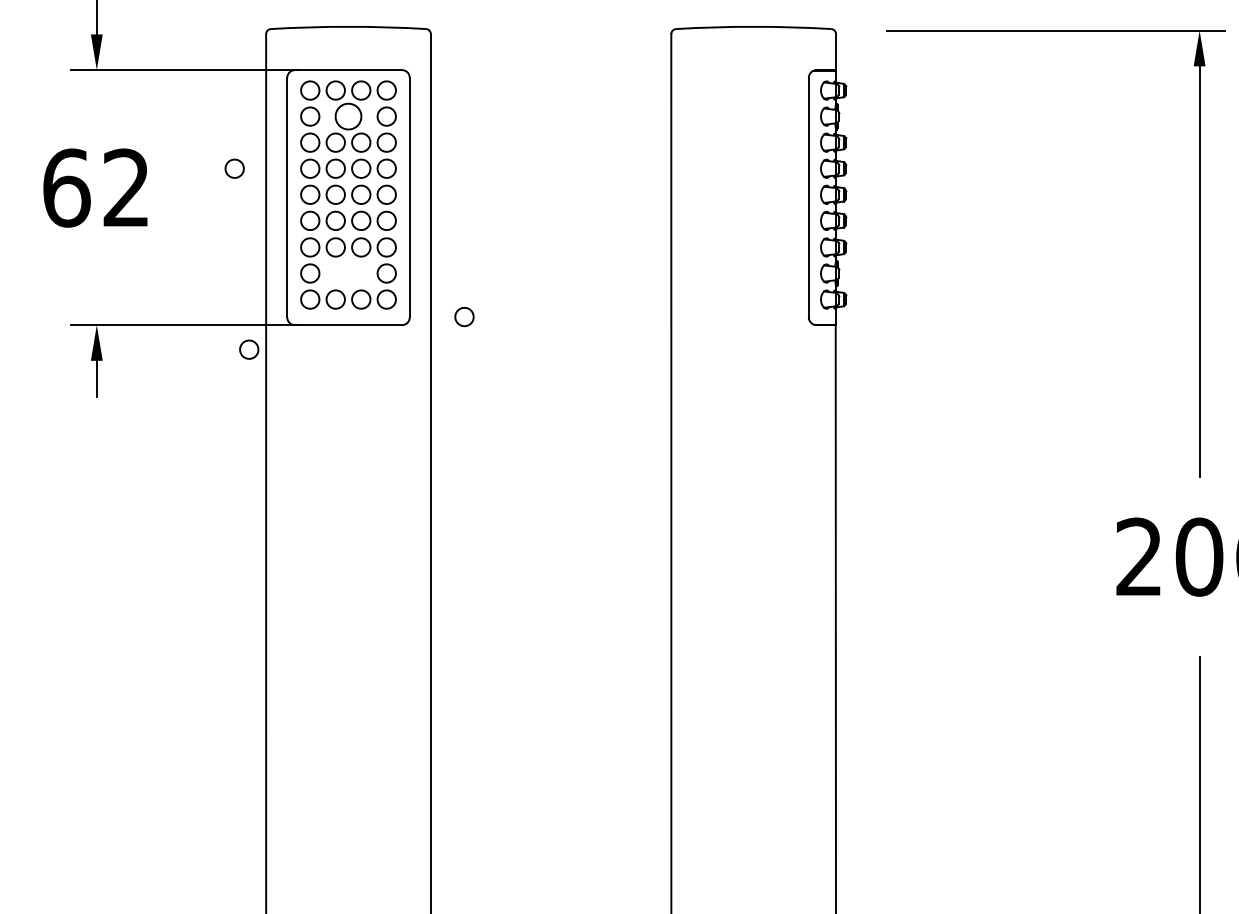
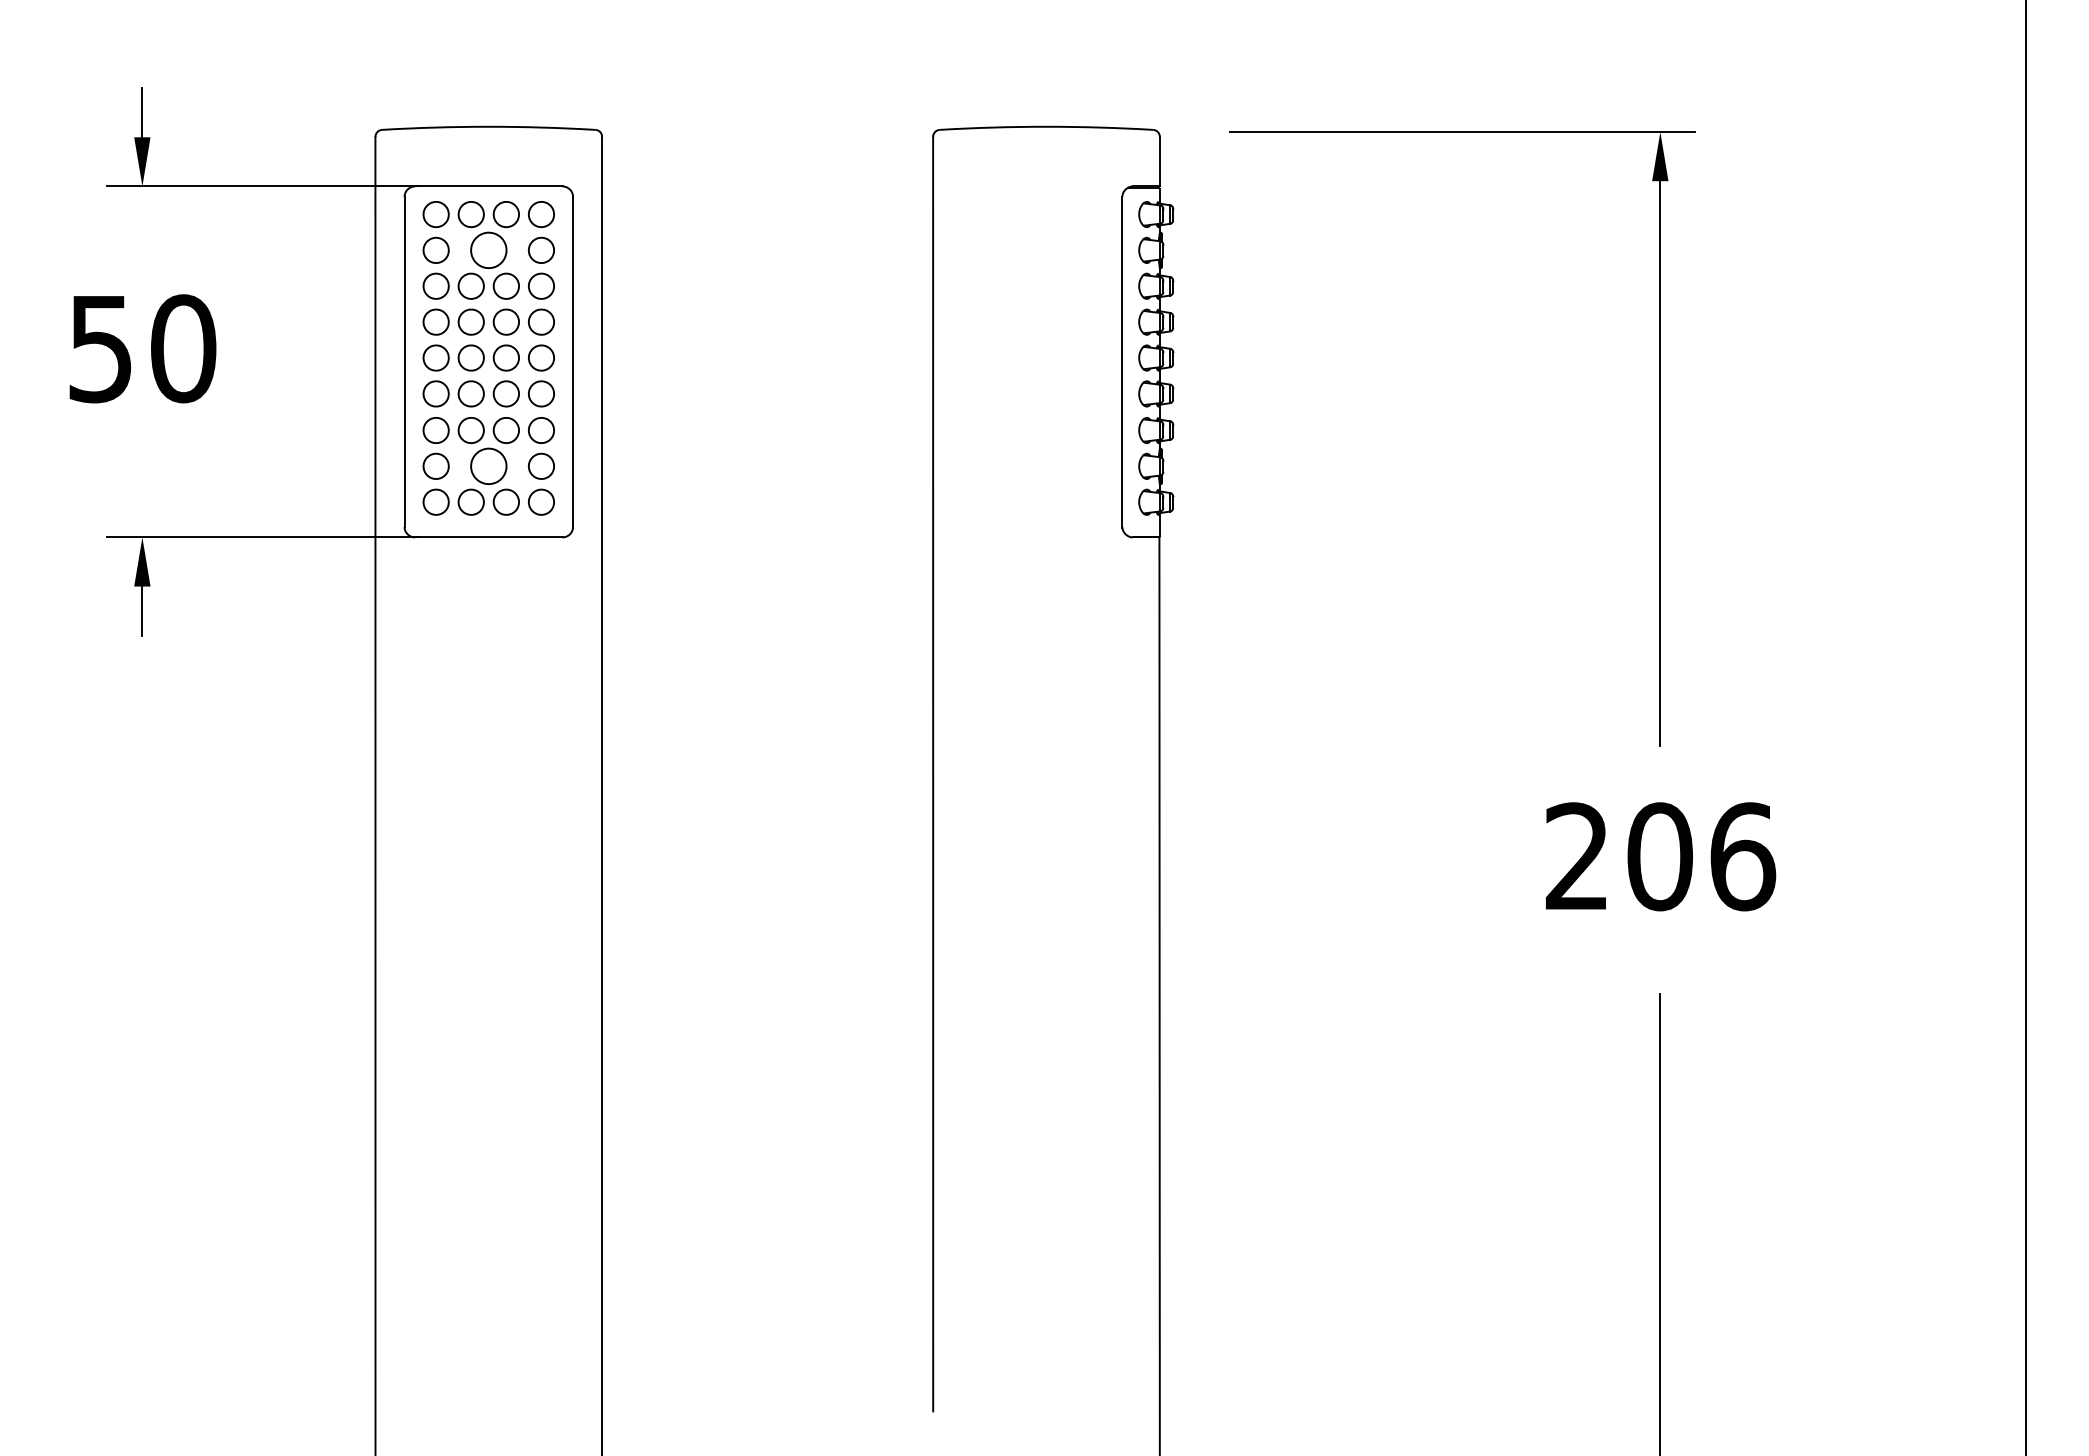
part: (234, 168) -> (331, 321), removed
text: (96, 187) -> (142, 348), 62 -> 50
part: (348, 272) -> (488, 465), added
part: (463, 316) -> (647, 525), removed
part: (248, 349) -> (351, 570), removed

